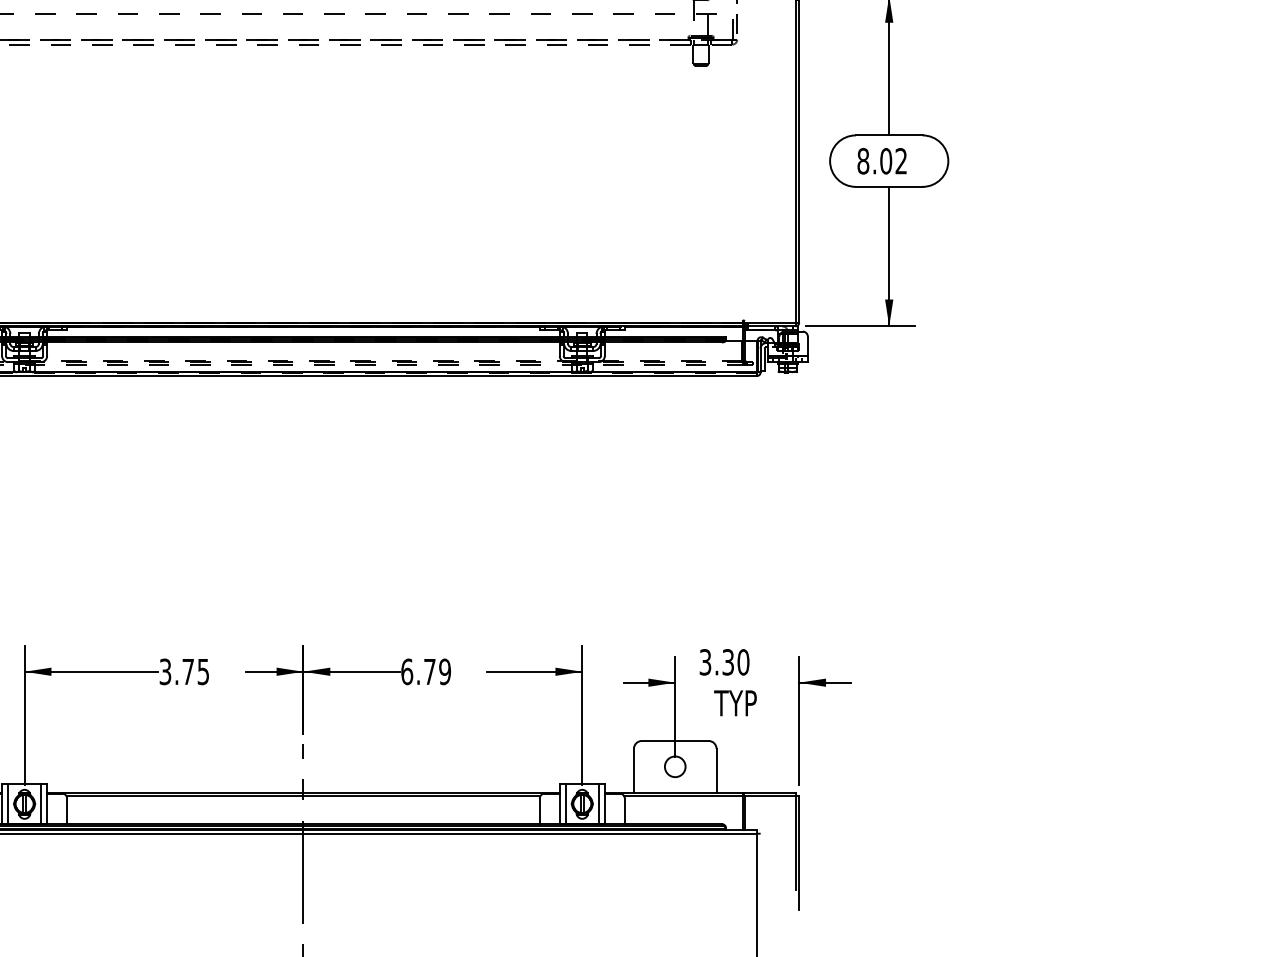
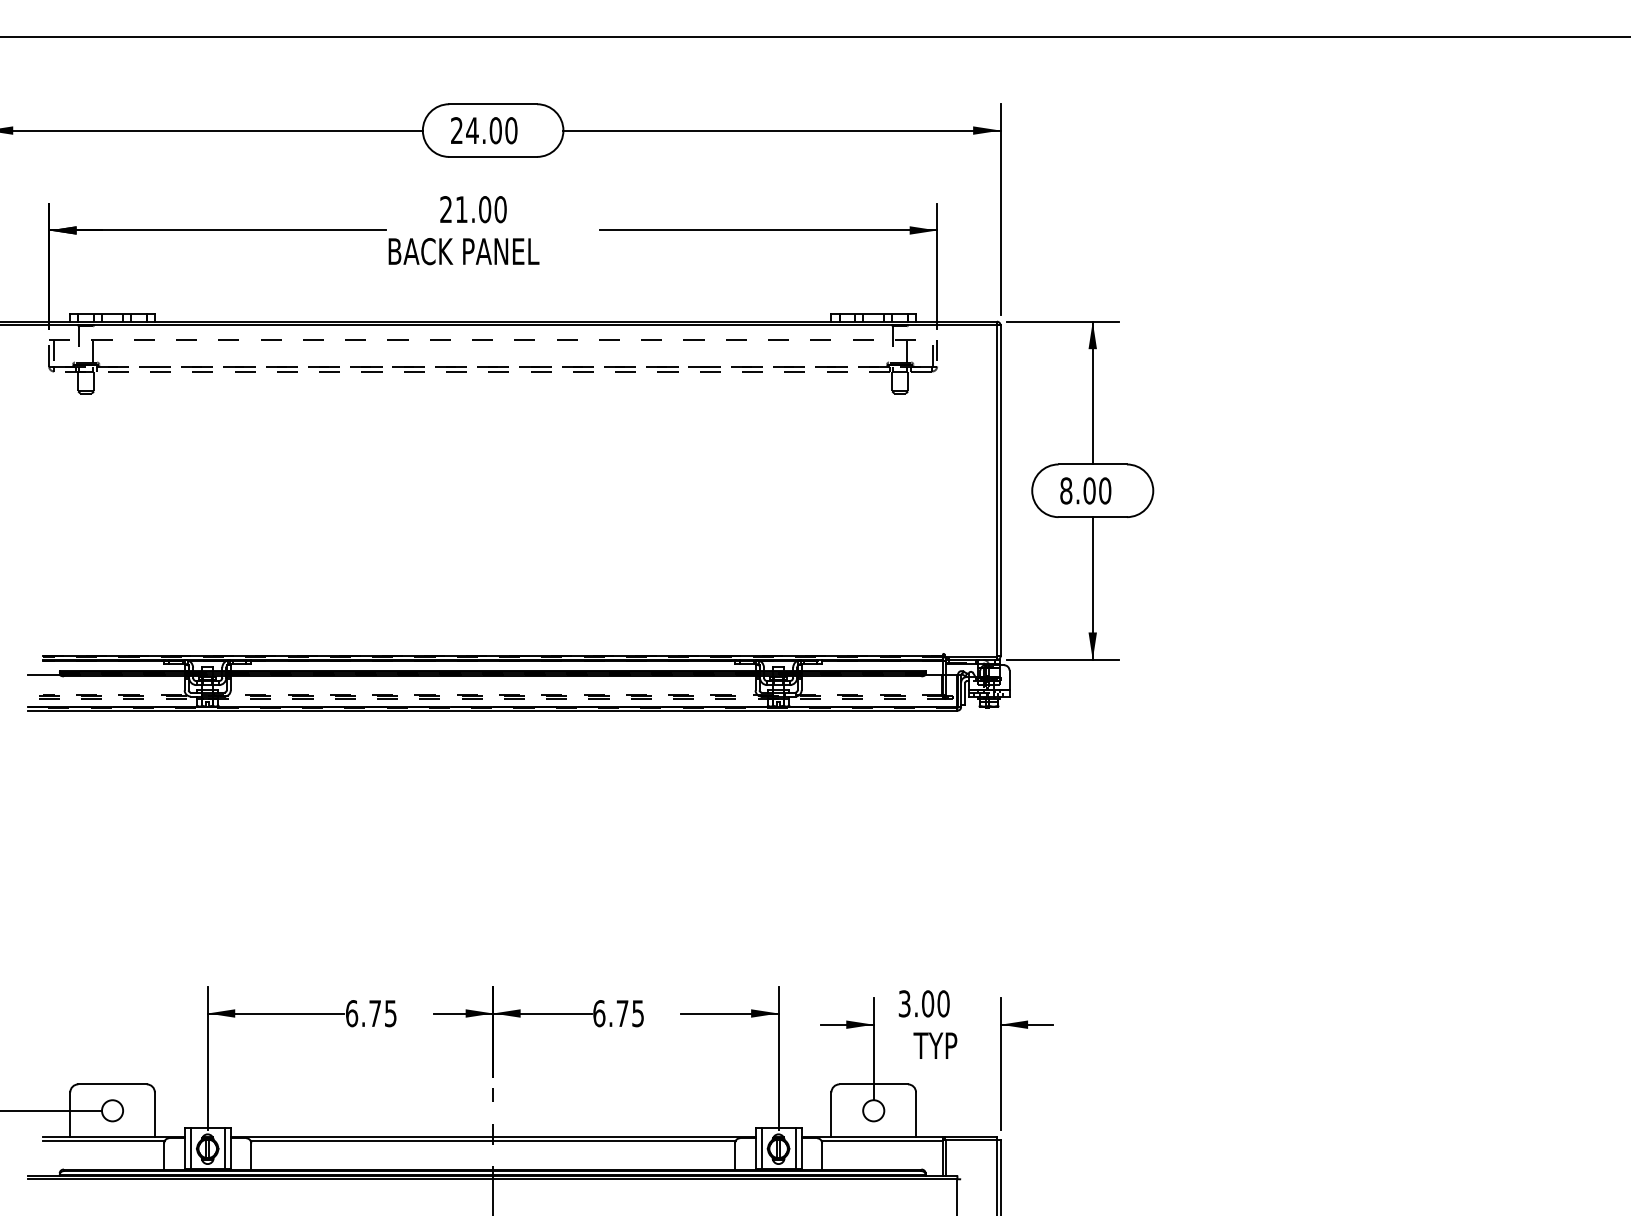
text: (901, 160) -> (1105, 490), 8.02 -> 8.00
text: (728, 661) -> (928, 1003), 3.30 -> 3.00
text: (166, 671) -> (352, 1013), 3.75 -> 6.75
text: (445, 671) -> (638, 1013), 6.79 -> 6.75

